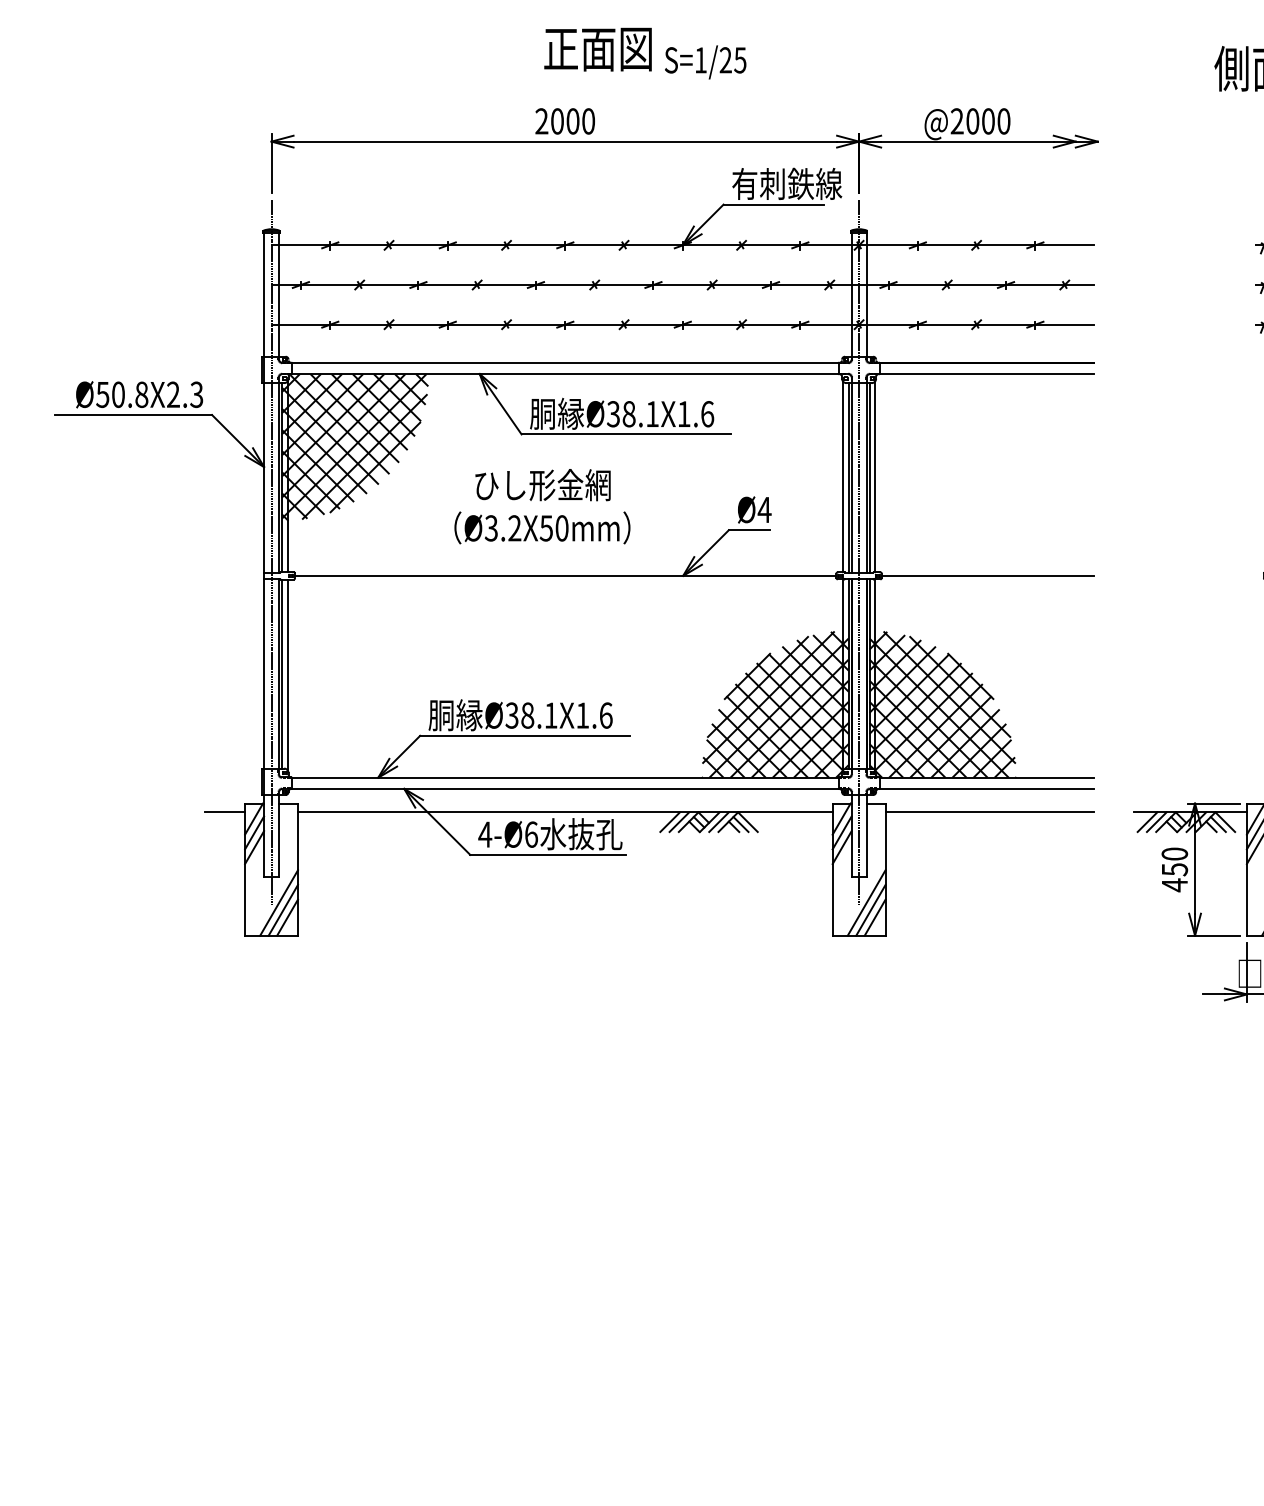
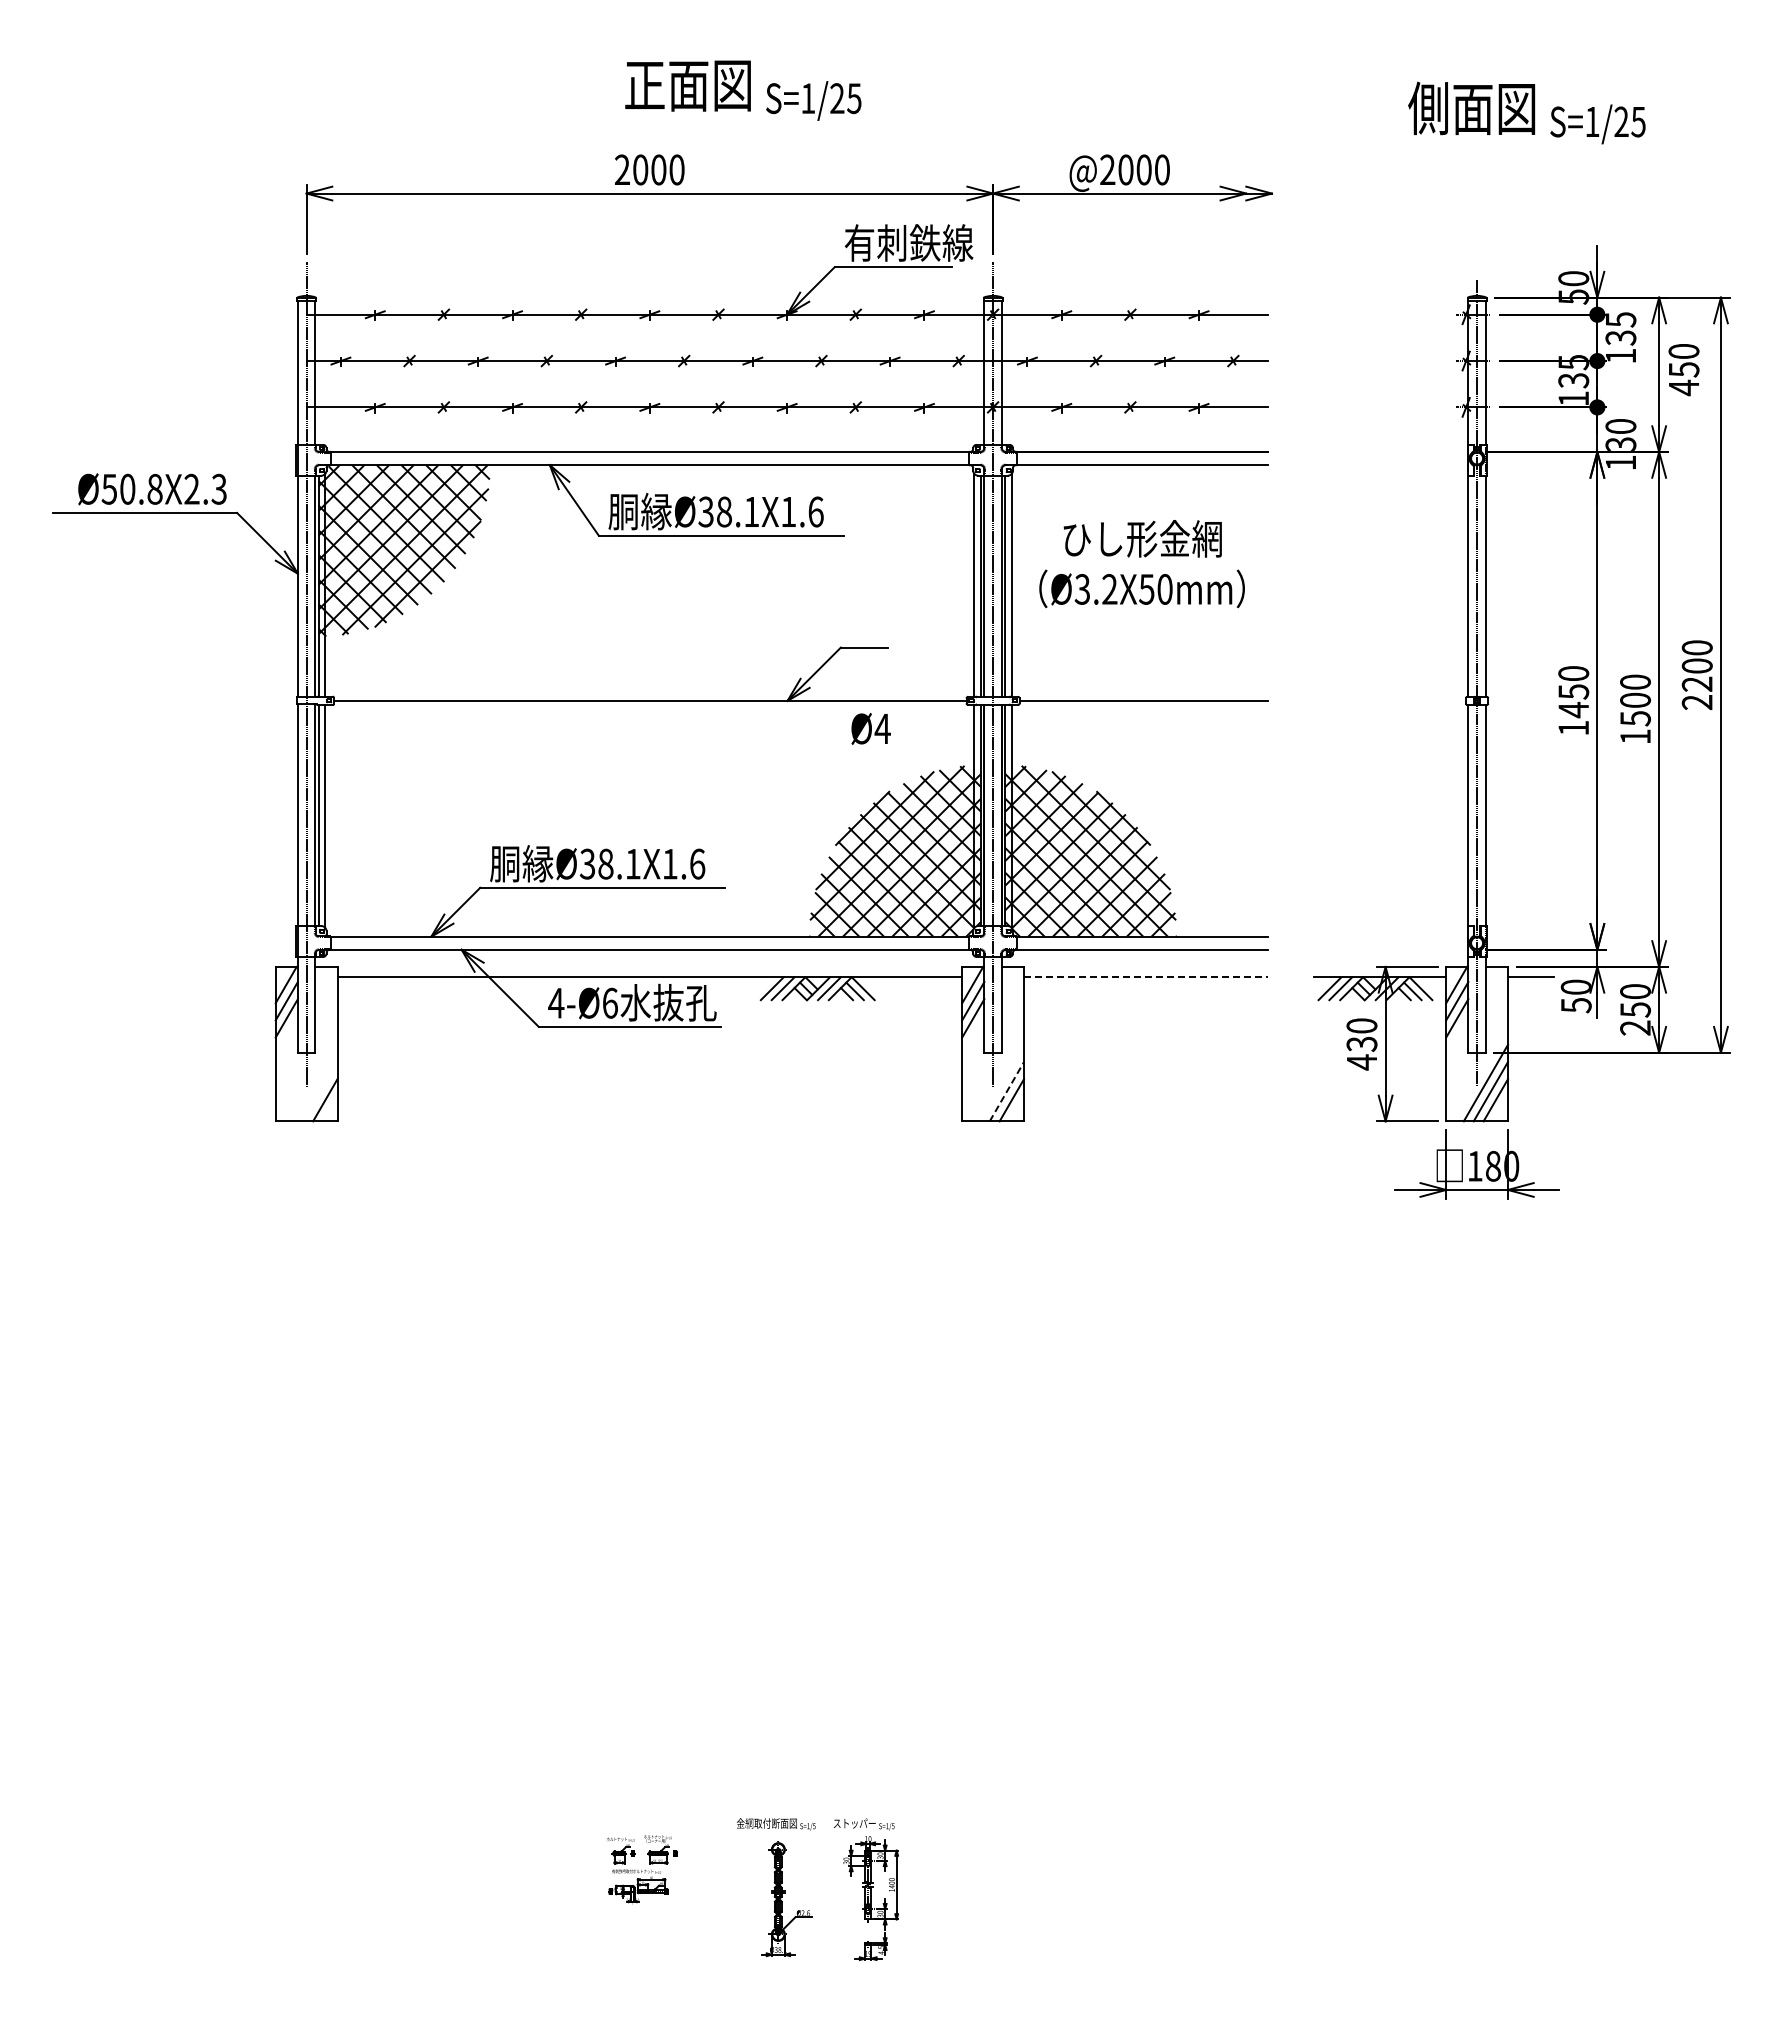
text: (541, 507) -> (1141, 564), moved
text: (754, 509) -> (870, 728), moved
line: (225, 812) -> (252, 977), removed
line: (989, 812) -> (1145, 977), solid -> dashed
text: (1174, 869) -> (1361, 1043), 450 -> 430
line: (279, 902) -> (315, 1082), removed
line: (866, 902) -> (1001, 1082), removed
line: (283, 910) -> (320, 1091), removed
line: (871, 910) -> (1007, 1091), solid -> dashed

